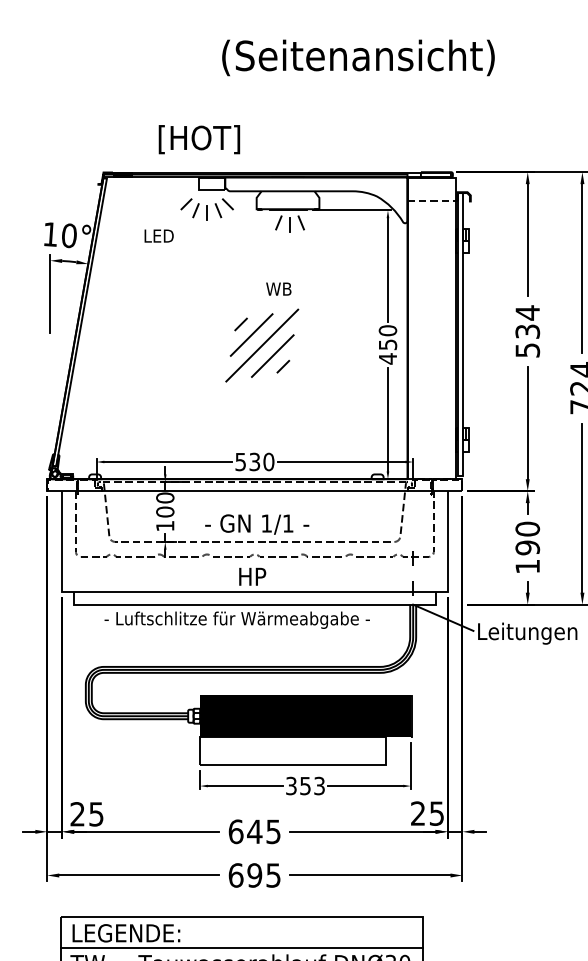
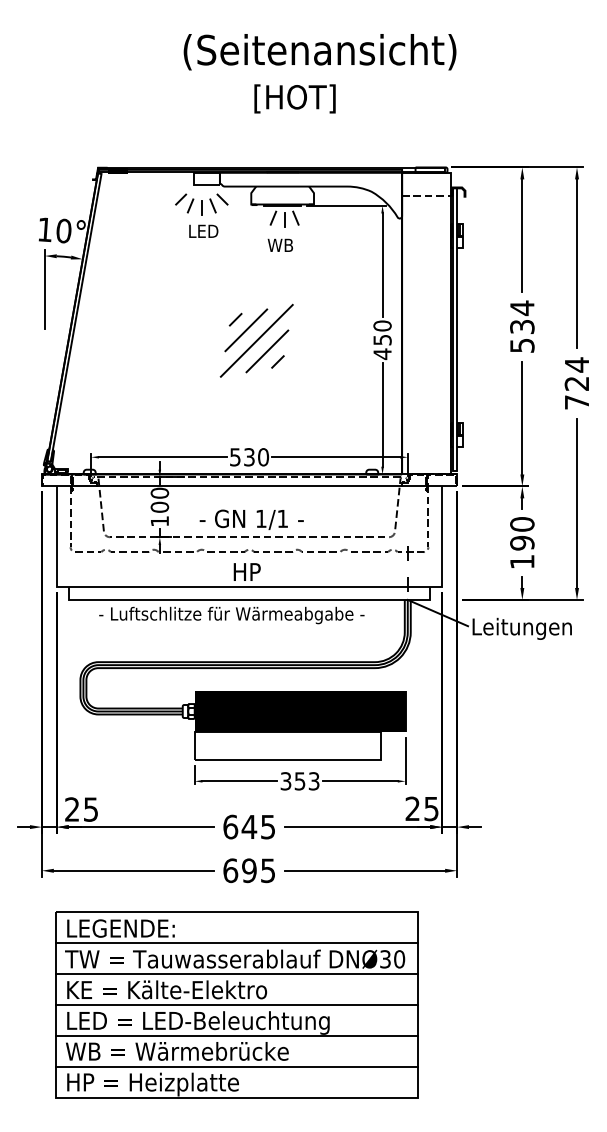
text: (357, 58) -> (319, 52), moved
text: (198, 139) -> (294, 98), moved
text: (158, 235) -> (203, 230), moved
text: (277, 288) -> (279, 244), moved

